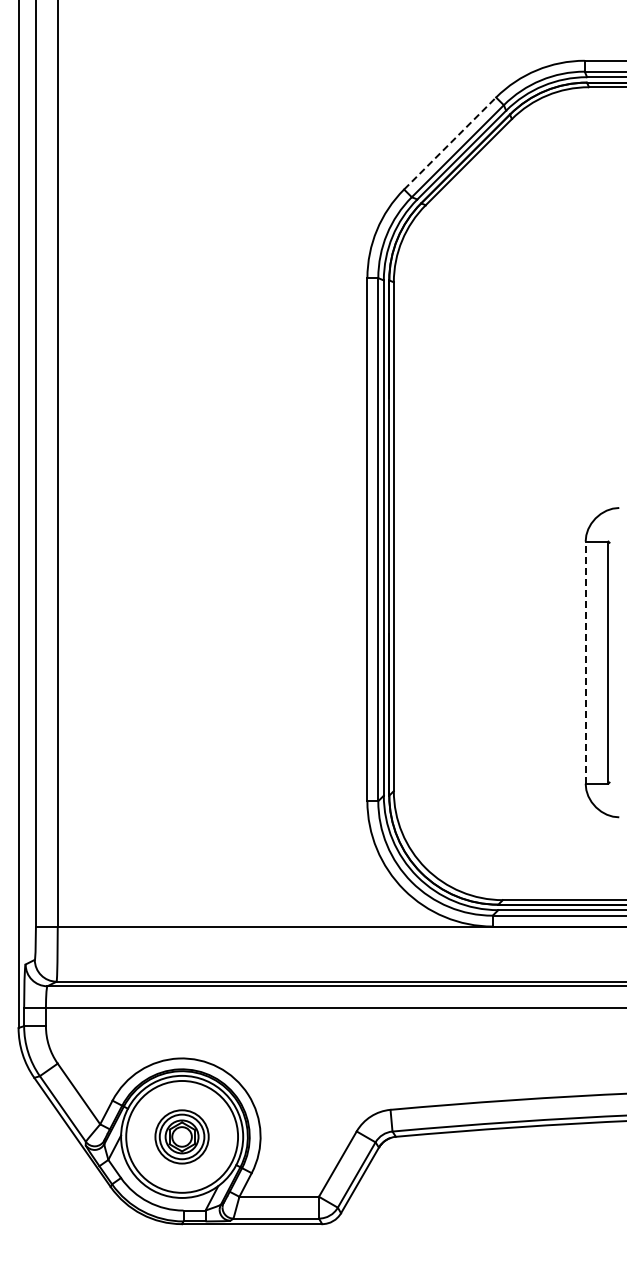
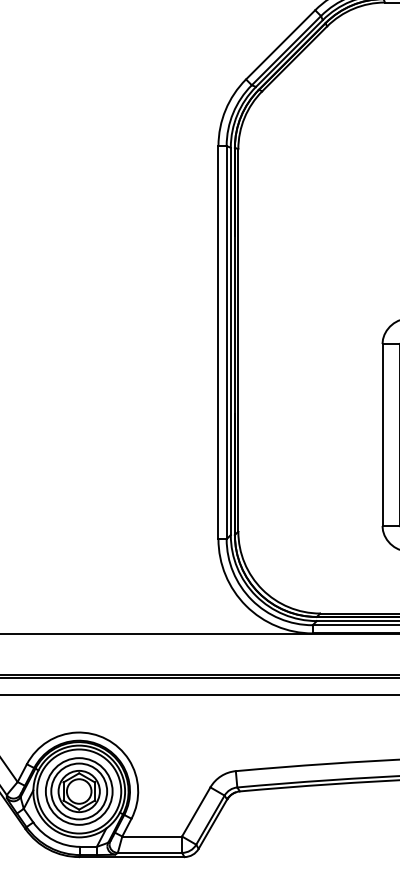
line: (450, 143) -> (280, 44), dashed -> solid
line: (585, 662) -> (382, 434), dashed -> solid
part: (181, 1136) -> (78, 791), size x1.67

